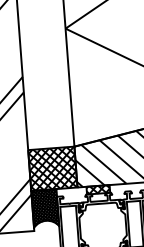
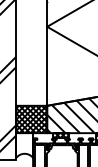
hatch: (44, 208) -> (24, 145), removed

